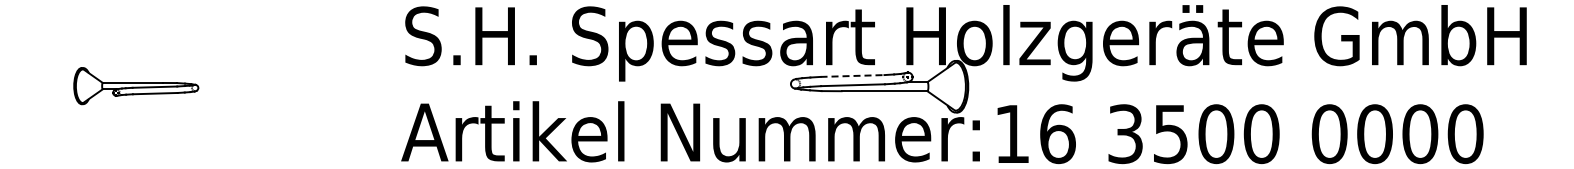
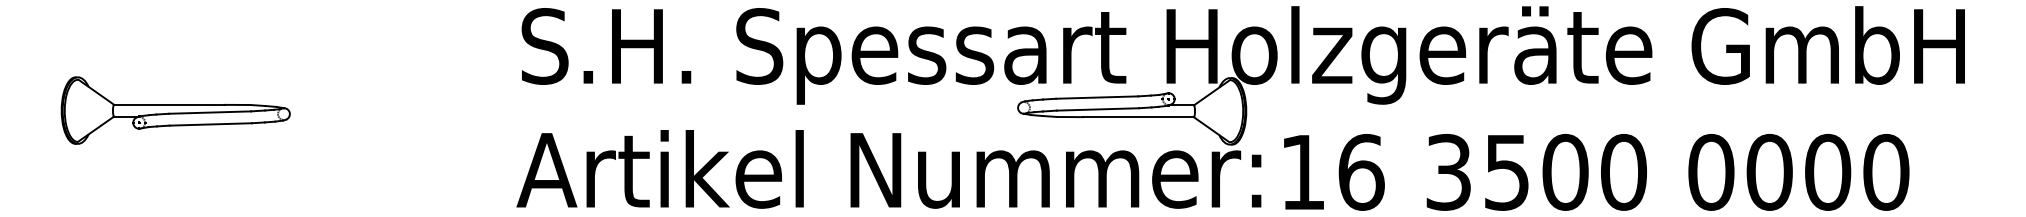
line: (852, 76) -> (1097, 98), dashed -> solid
part: (135, 85) -> (174, 109), size x1.43

